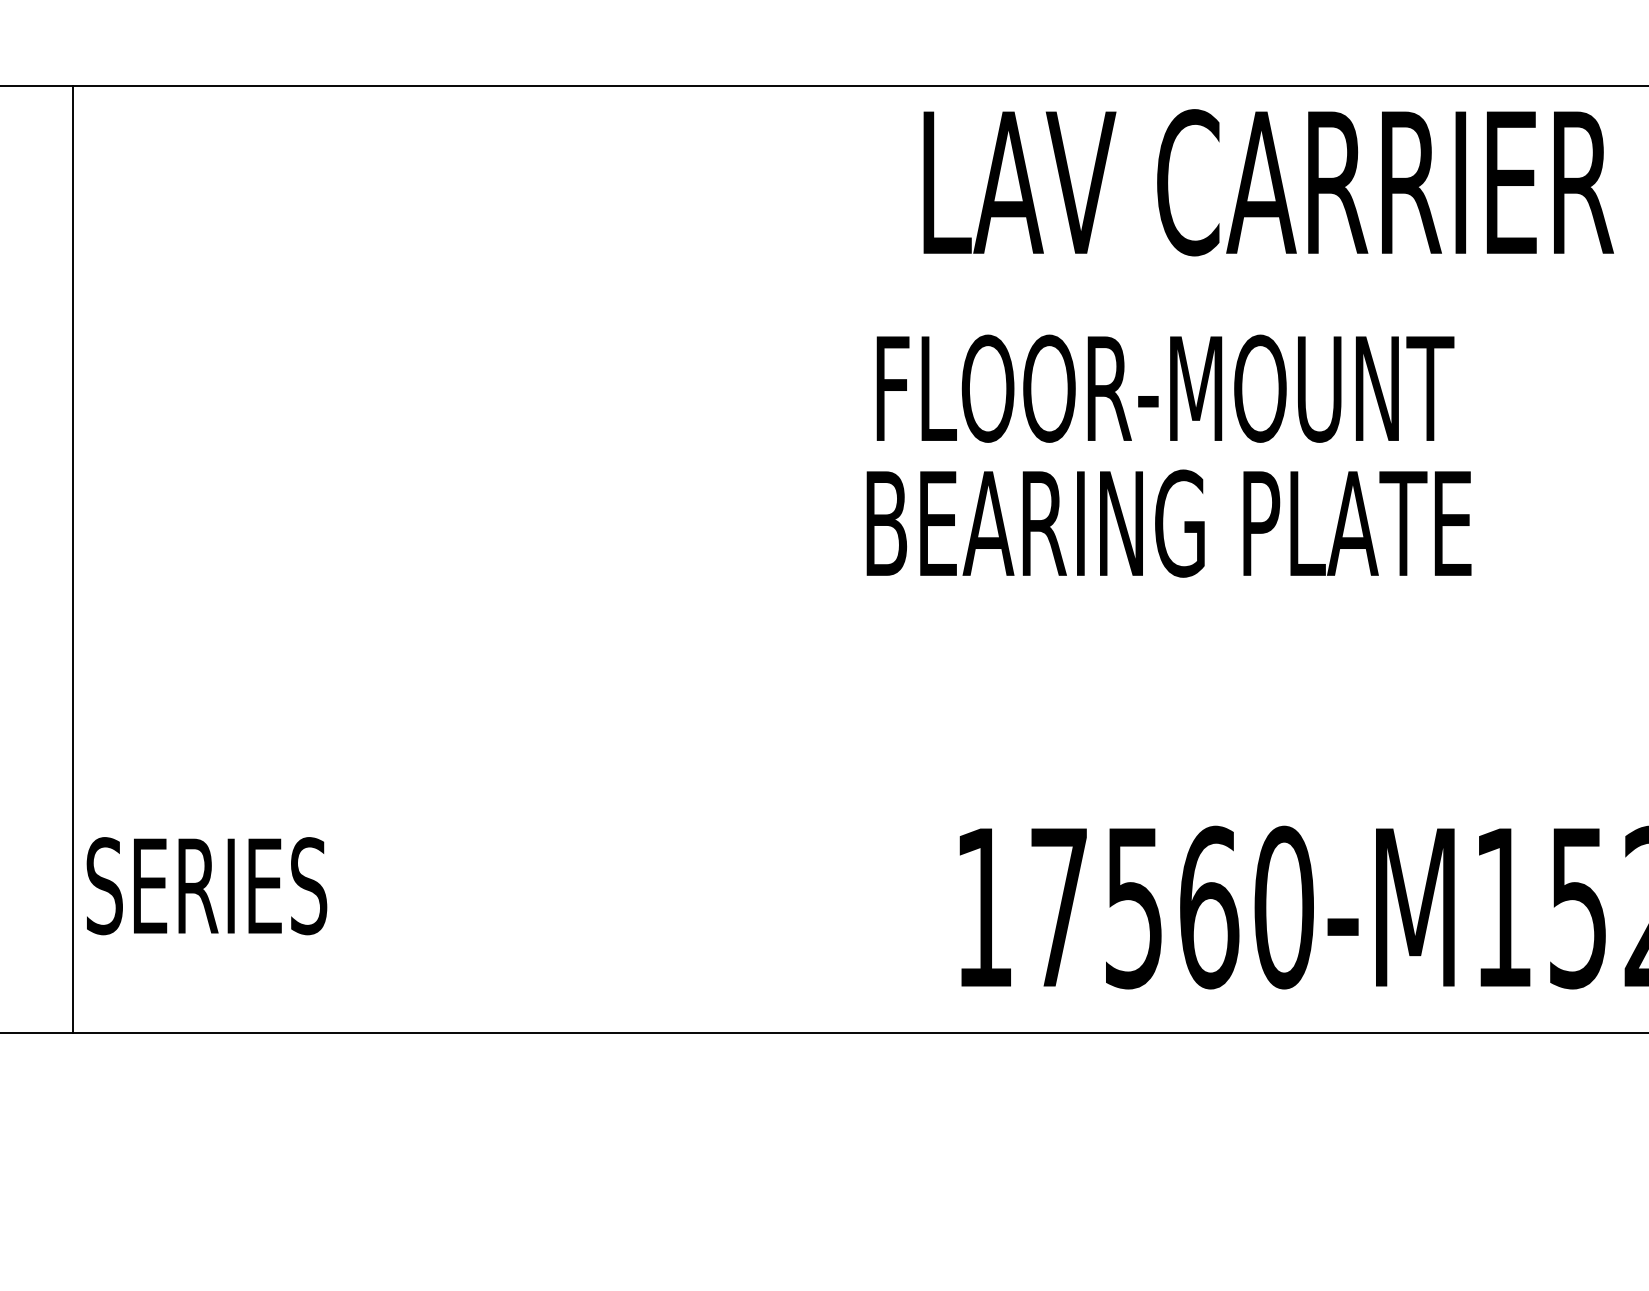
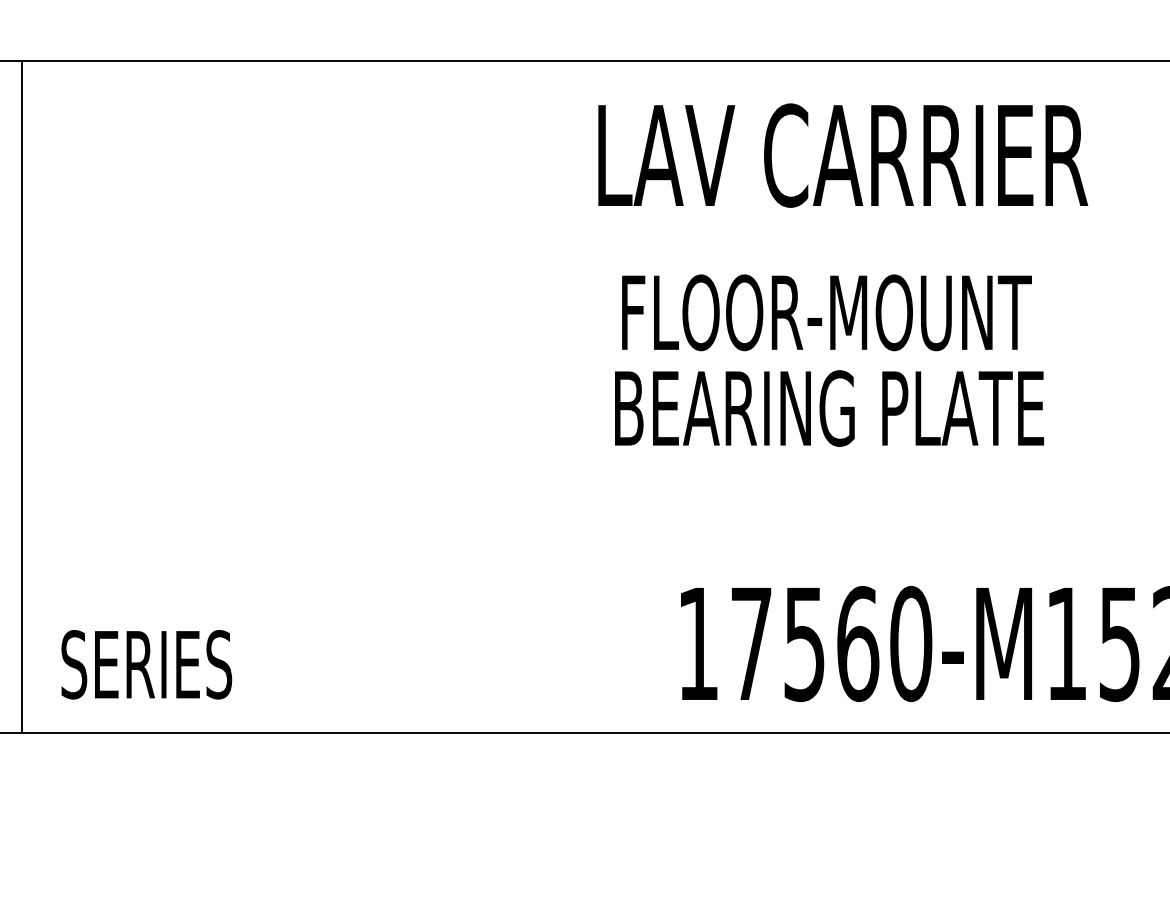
text: (1269, 182) -> (843, 155), moved
text: (1169, 455) -> (829, 360), moved
line: (72, 558) -> (21, 396), moved
text: (206, 885) -> (146, 664), moved

